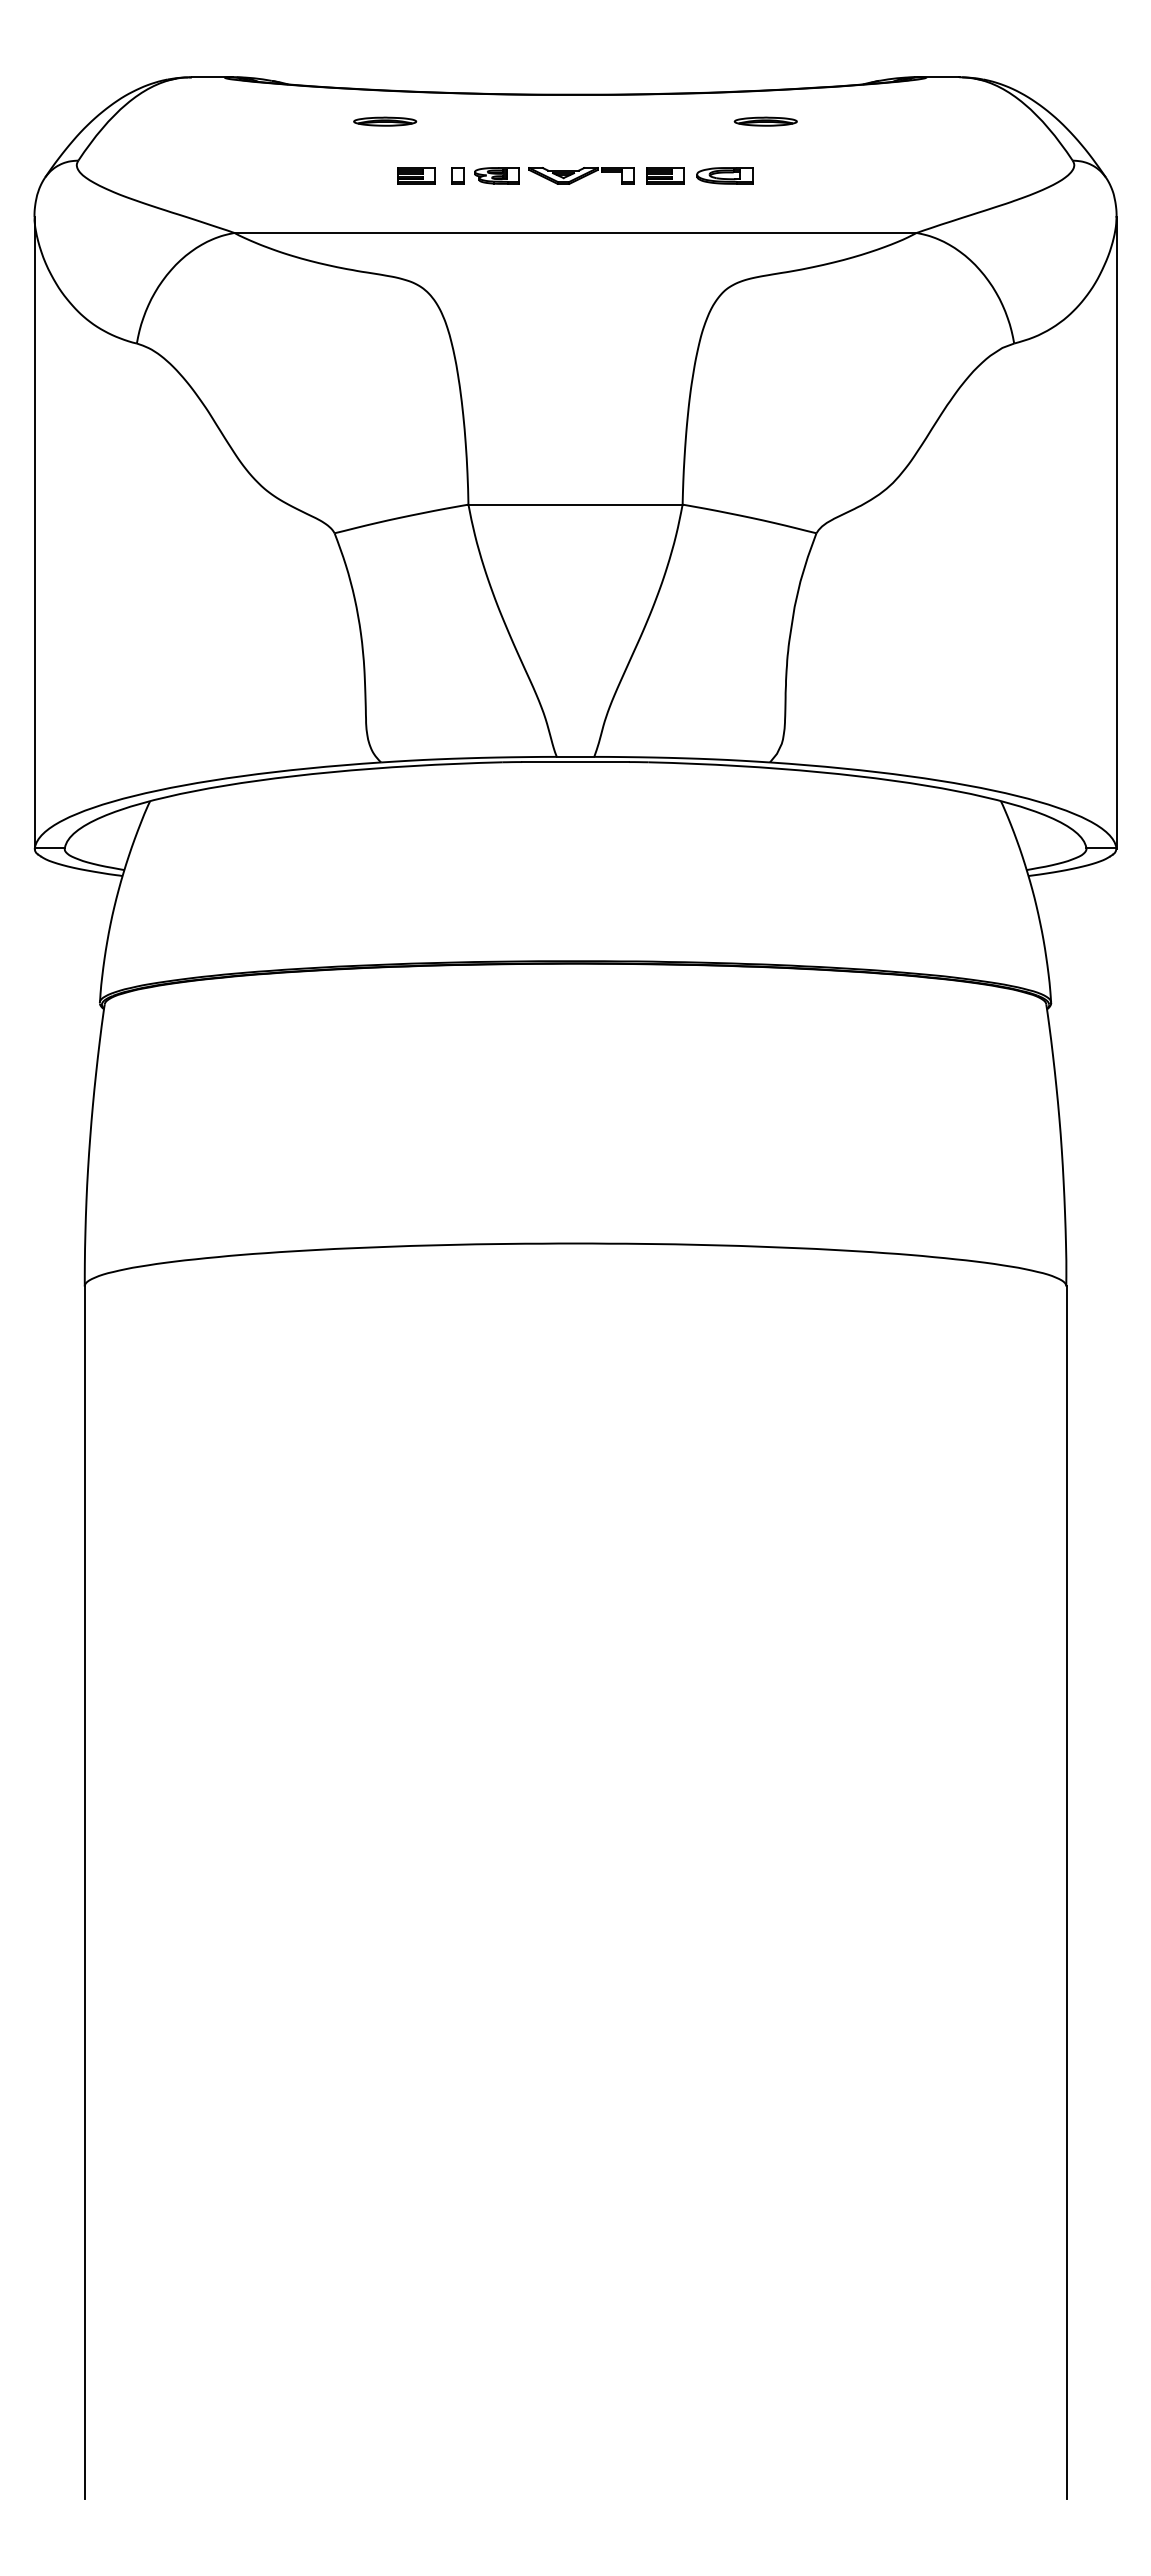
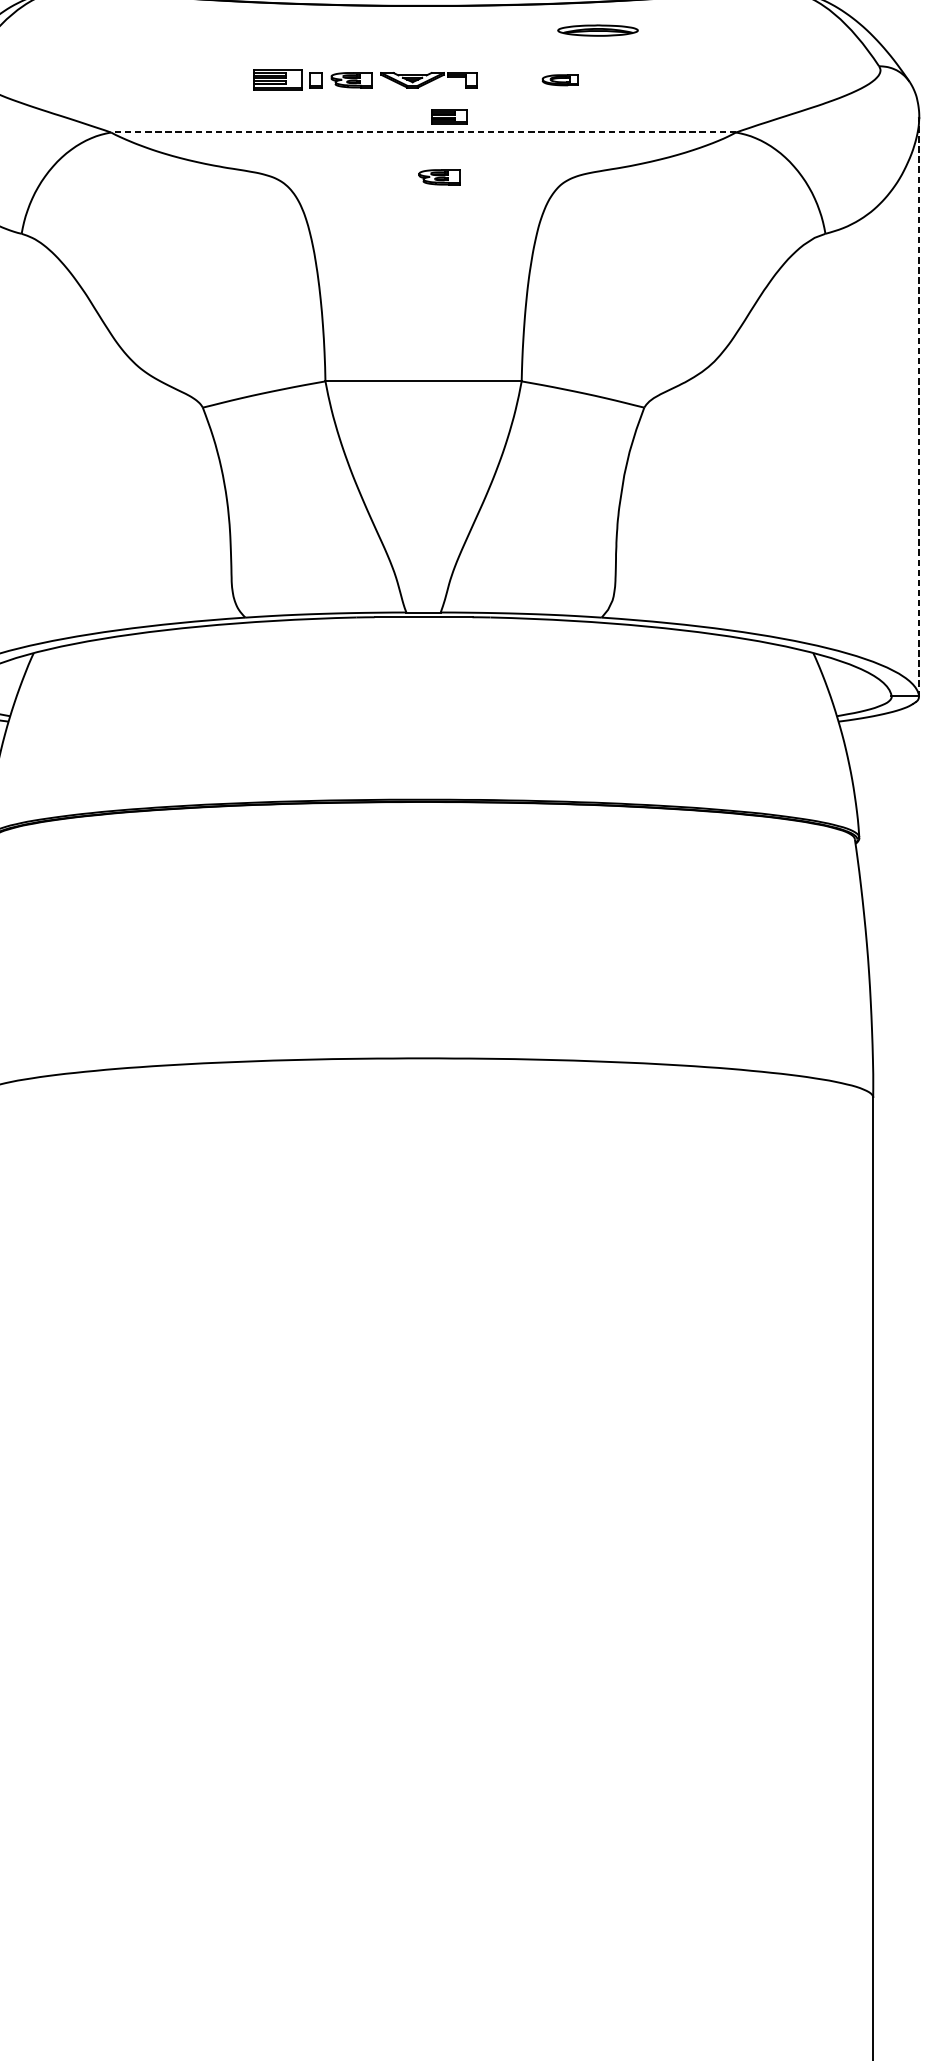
part: (385, 121) -> (249, 30), removed
part: (765, 121) -> (597, 30), size x1.4
part: (416, 175) -> (277, 79), size x1.4
part: (665, 175) -> (449, 116), moved
part: (724, 175) -> (560, 79), size x0.7
line: (575, 232) -> (423, 132), solid -> dashed
part: (592, 281) -> (439, 176), added
line: (1116, 532) -> (919, 406), solid -> dashed

